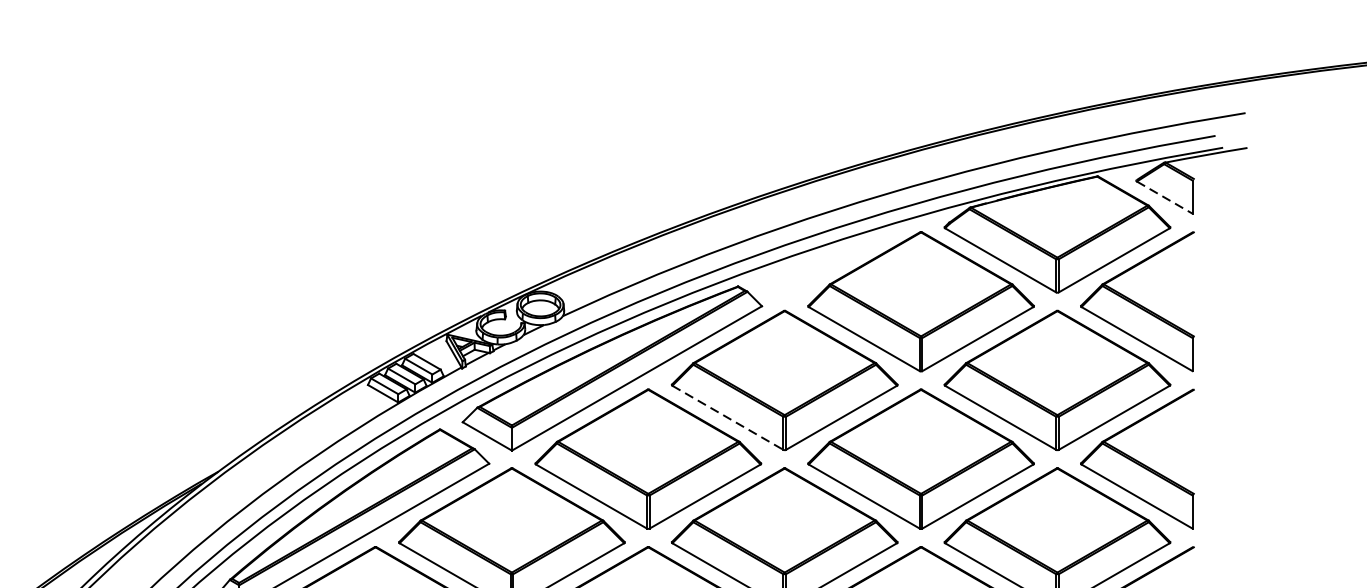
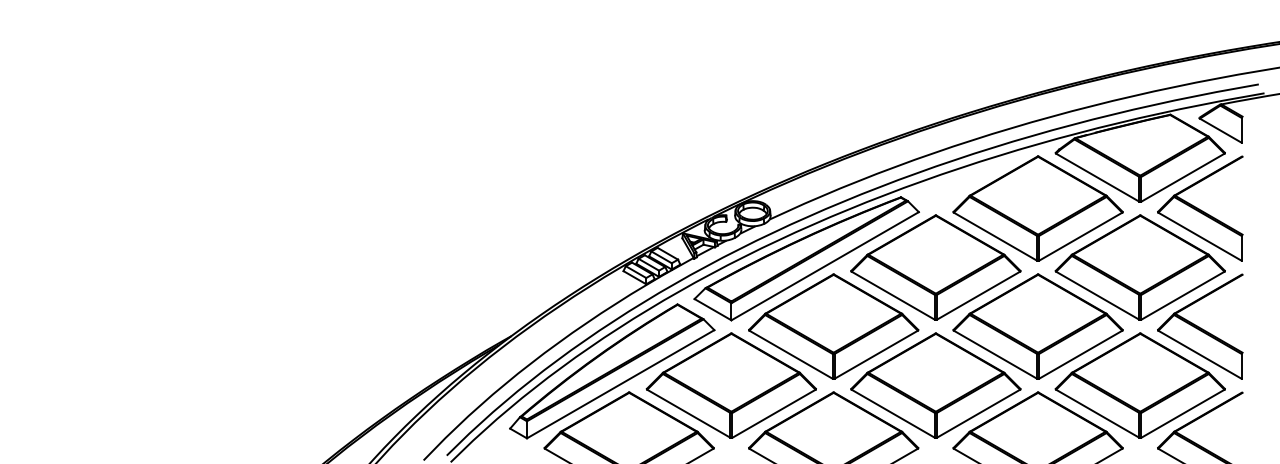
line: (1165, 197) -> (1221, 130), dashed -> solid
line: (728, 417) -> (893, 295), dashed -> solid

